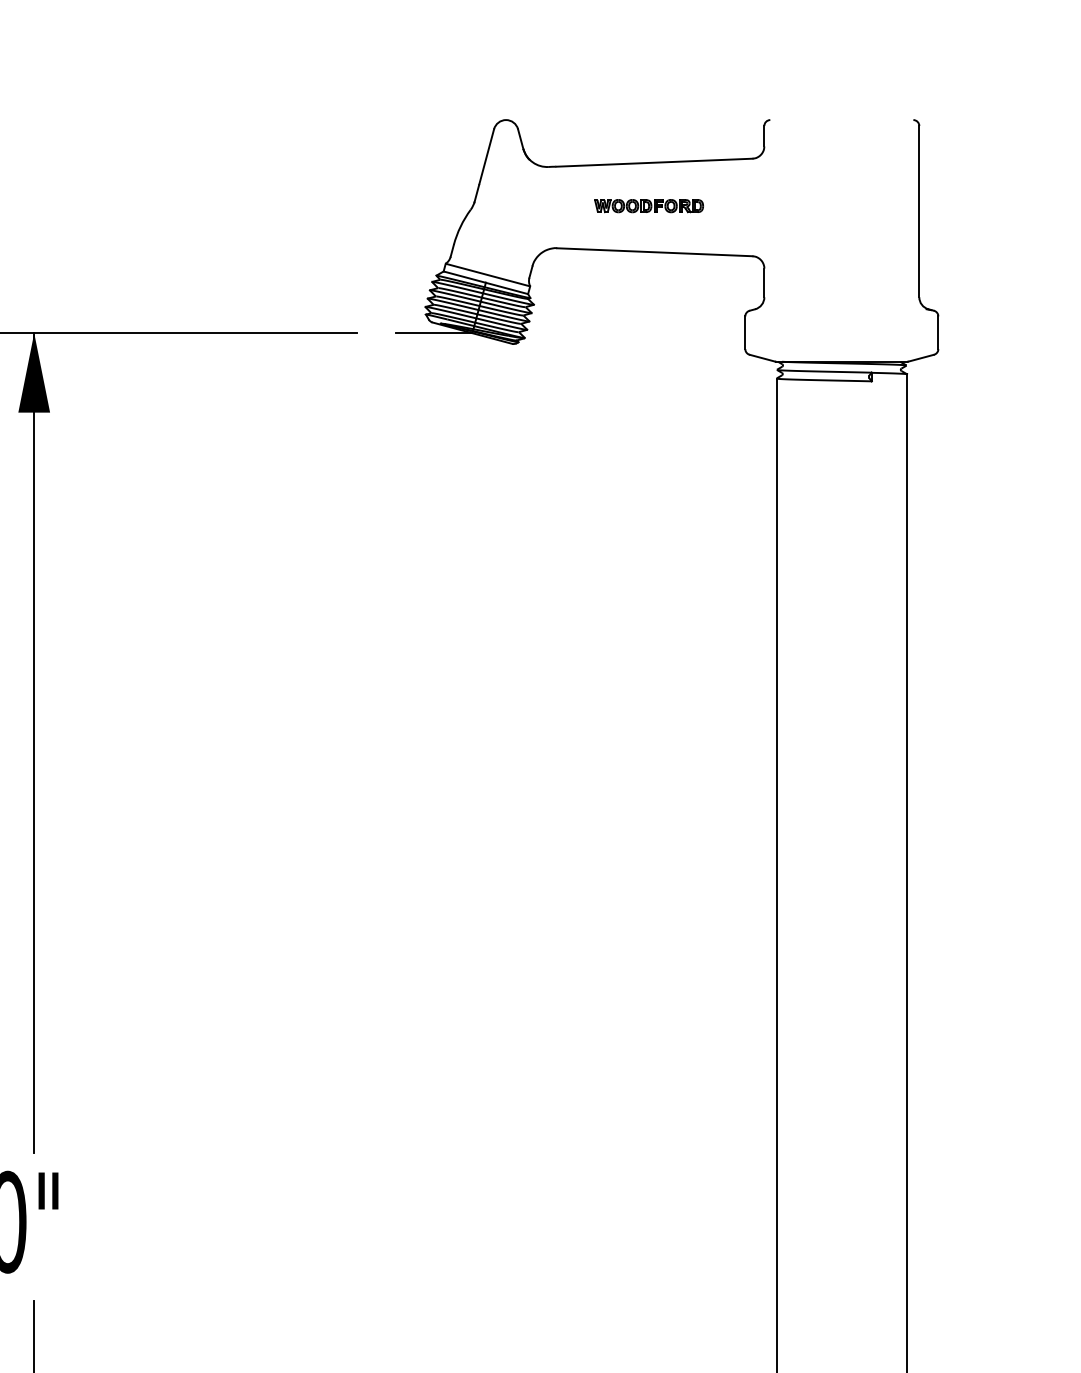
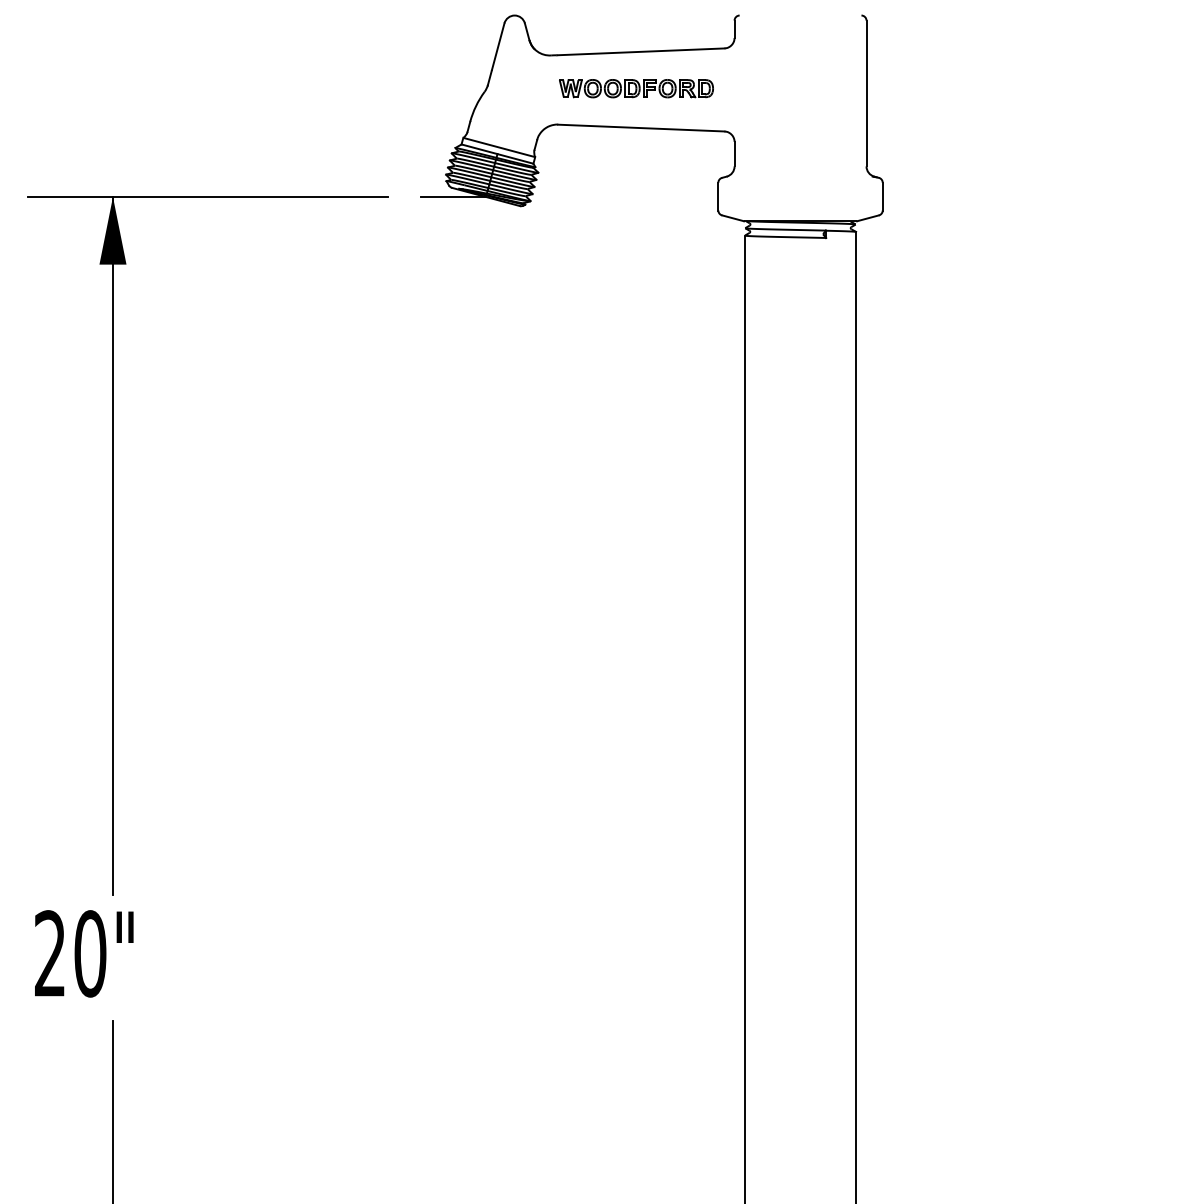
part: (649, 205) -> (636, 88), size x1.67

